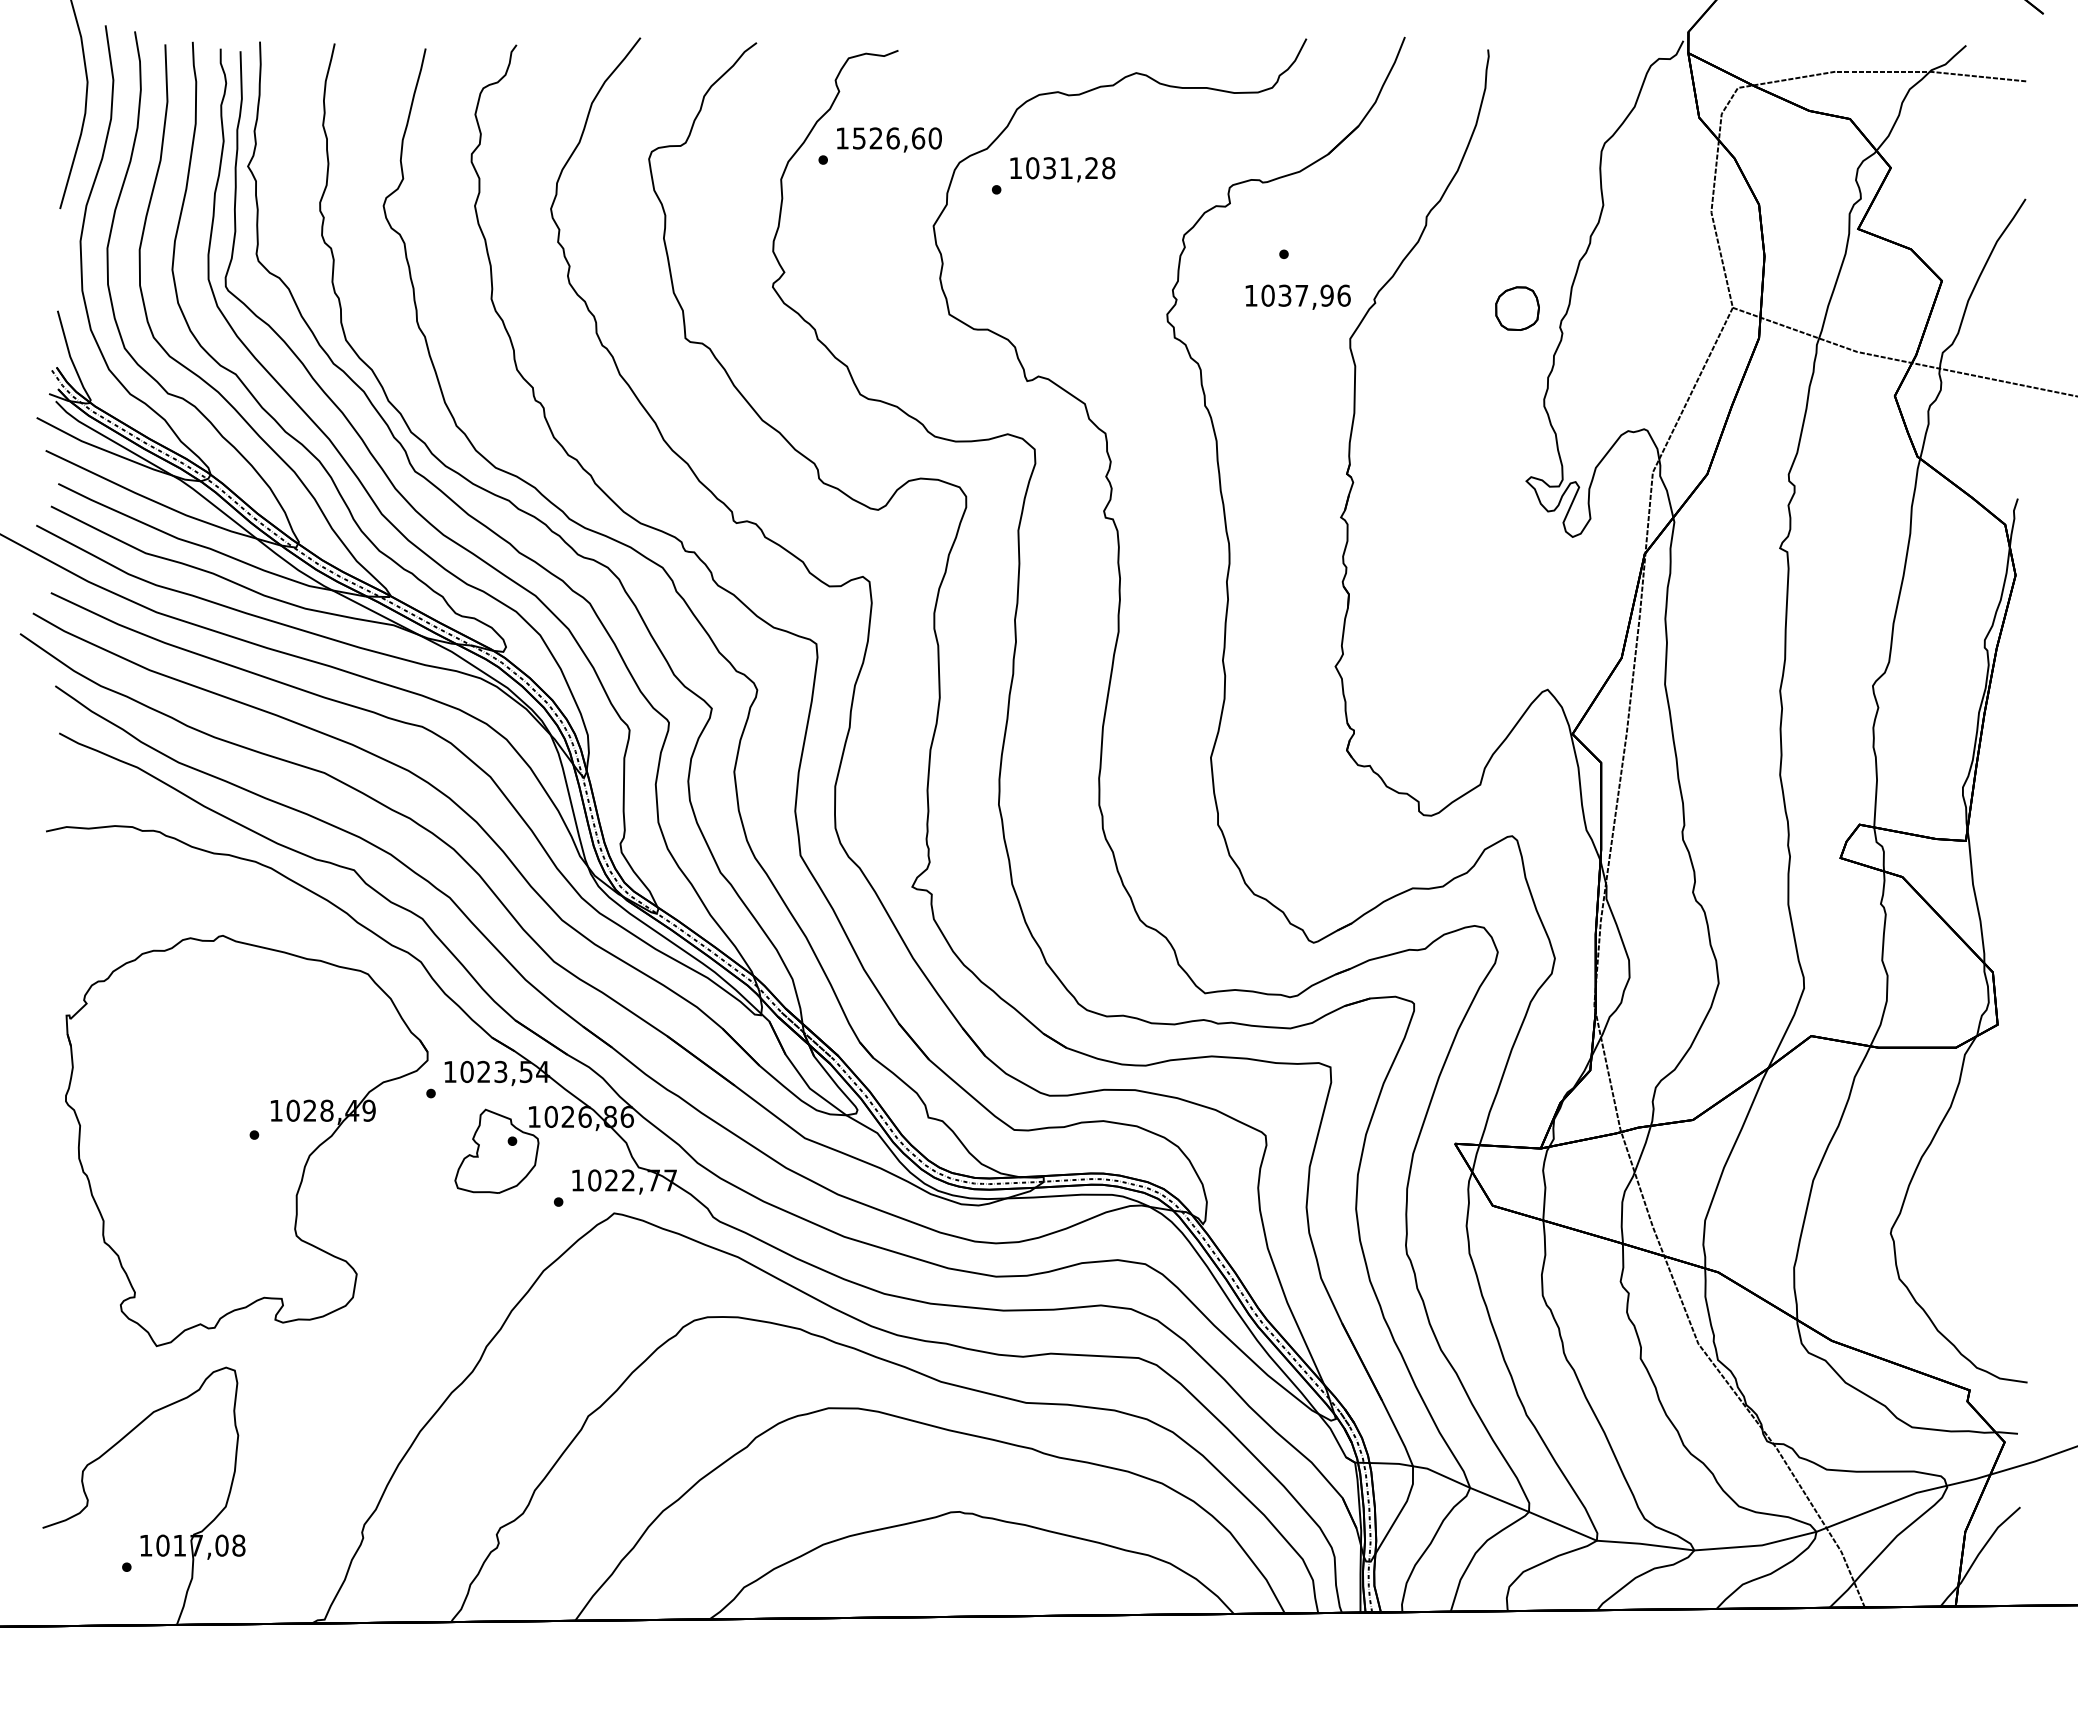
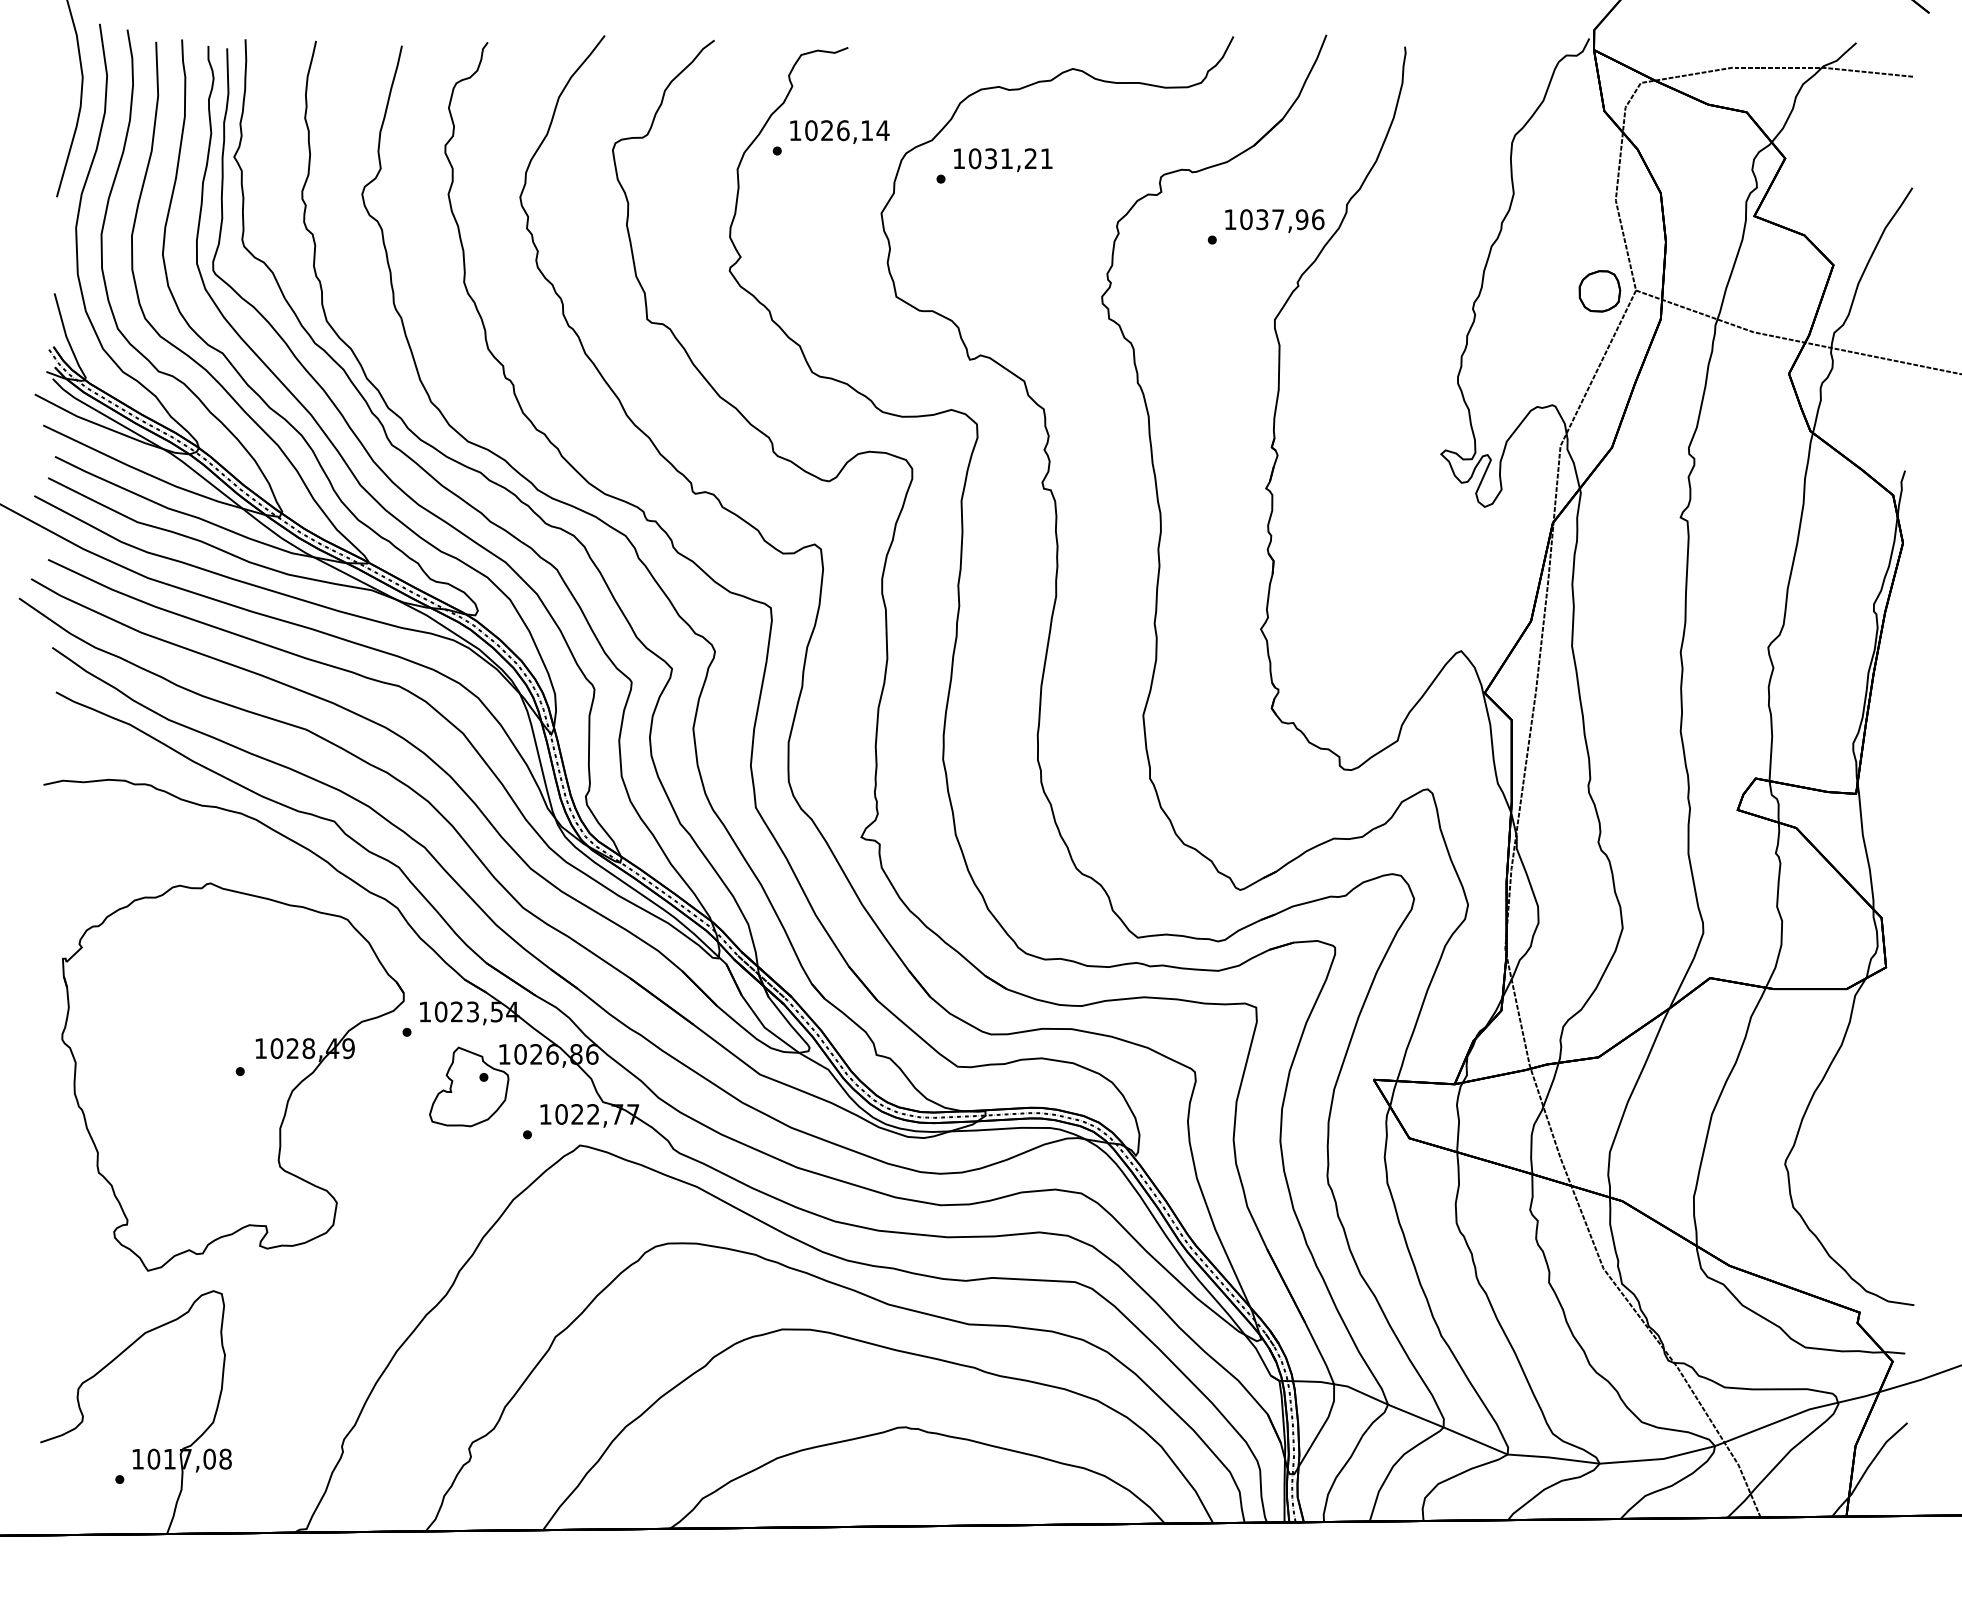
text: (897, 138) -> (847, 130), 1526,60 -> 1026,14
text: (1108, 168) -> (1046, 159), 1031,28 -> 1031,21
text: (1297, 296) -> (1274, 220), moved
part: (1517, 308) -> (1599, 291), moved

